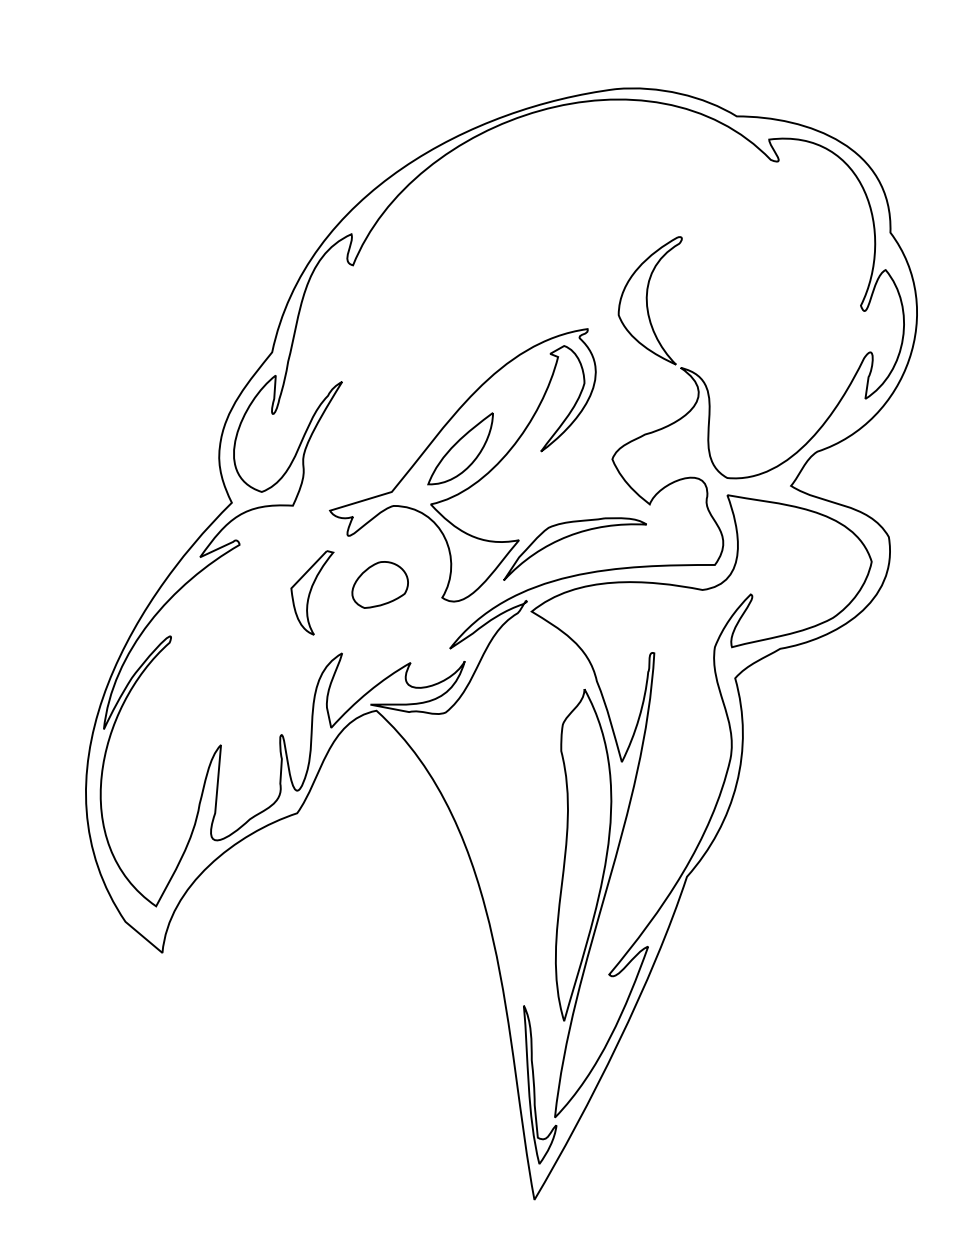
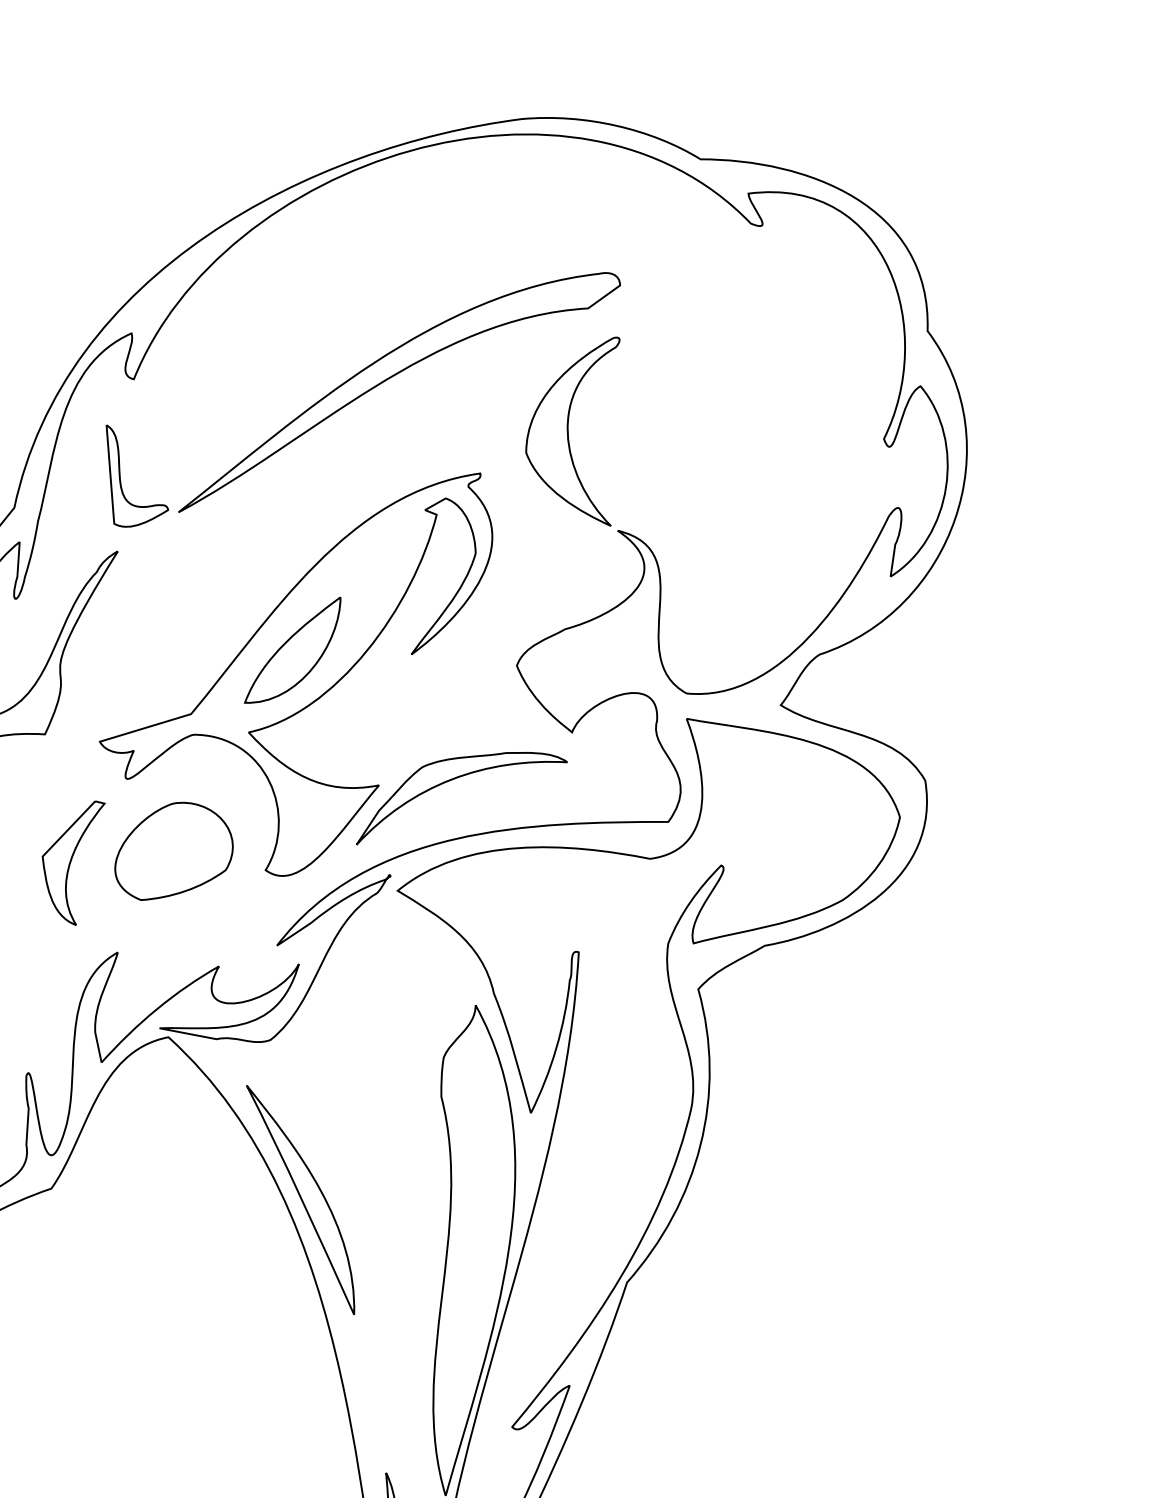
part: (508, 278) -> (363, 398), added
part: (379, 584) -> (172, 850), size x1.43
part: (465, 820) -> (299, 1199), added

